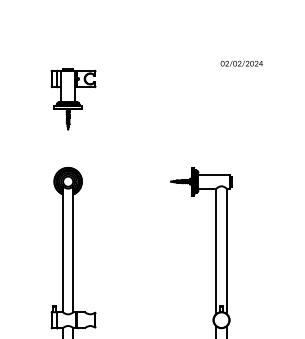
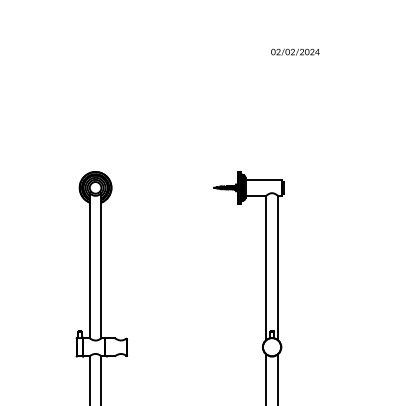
part: (73, 98) -> (101, 92), removed

